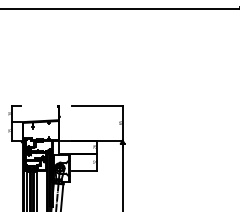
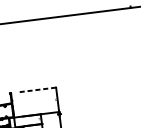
line: (97, 106) -> (38, 89), solid -> dashed

